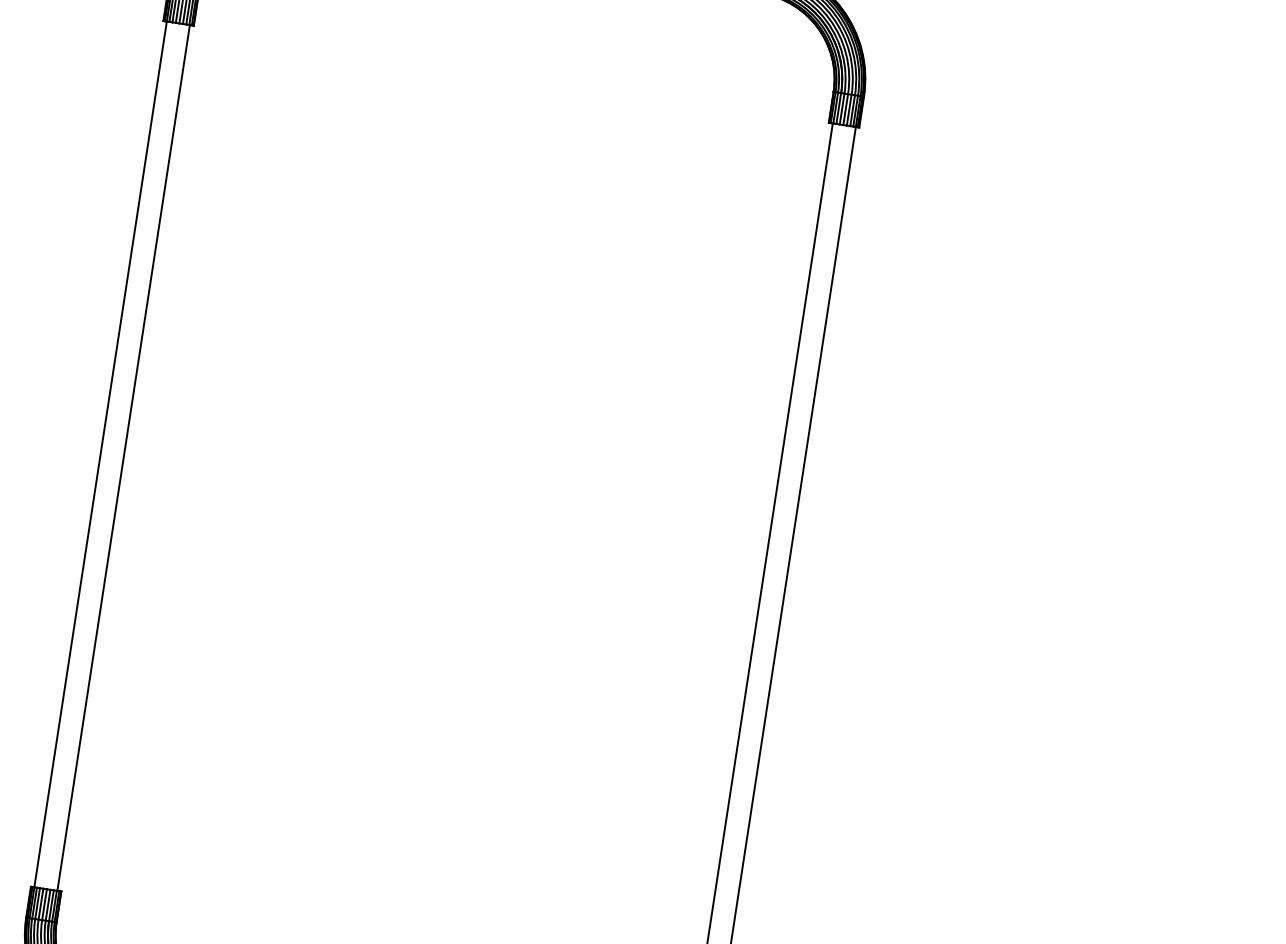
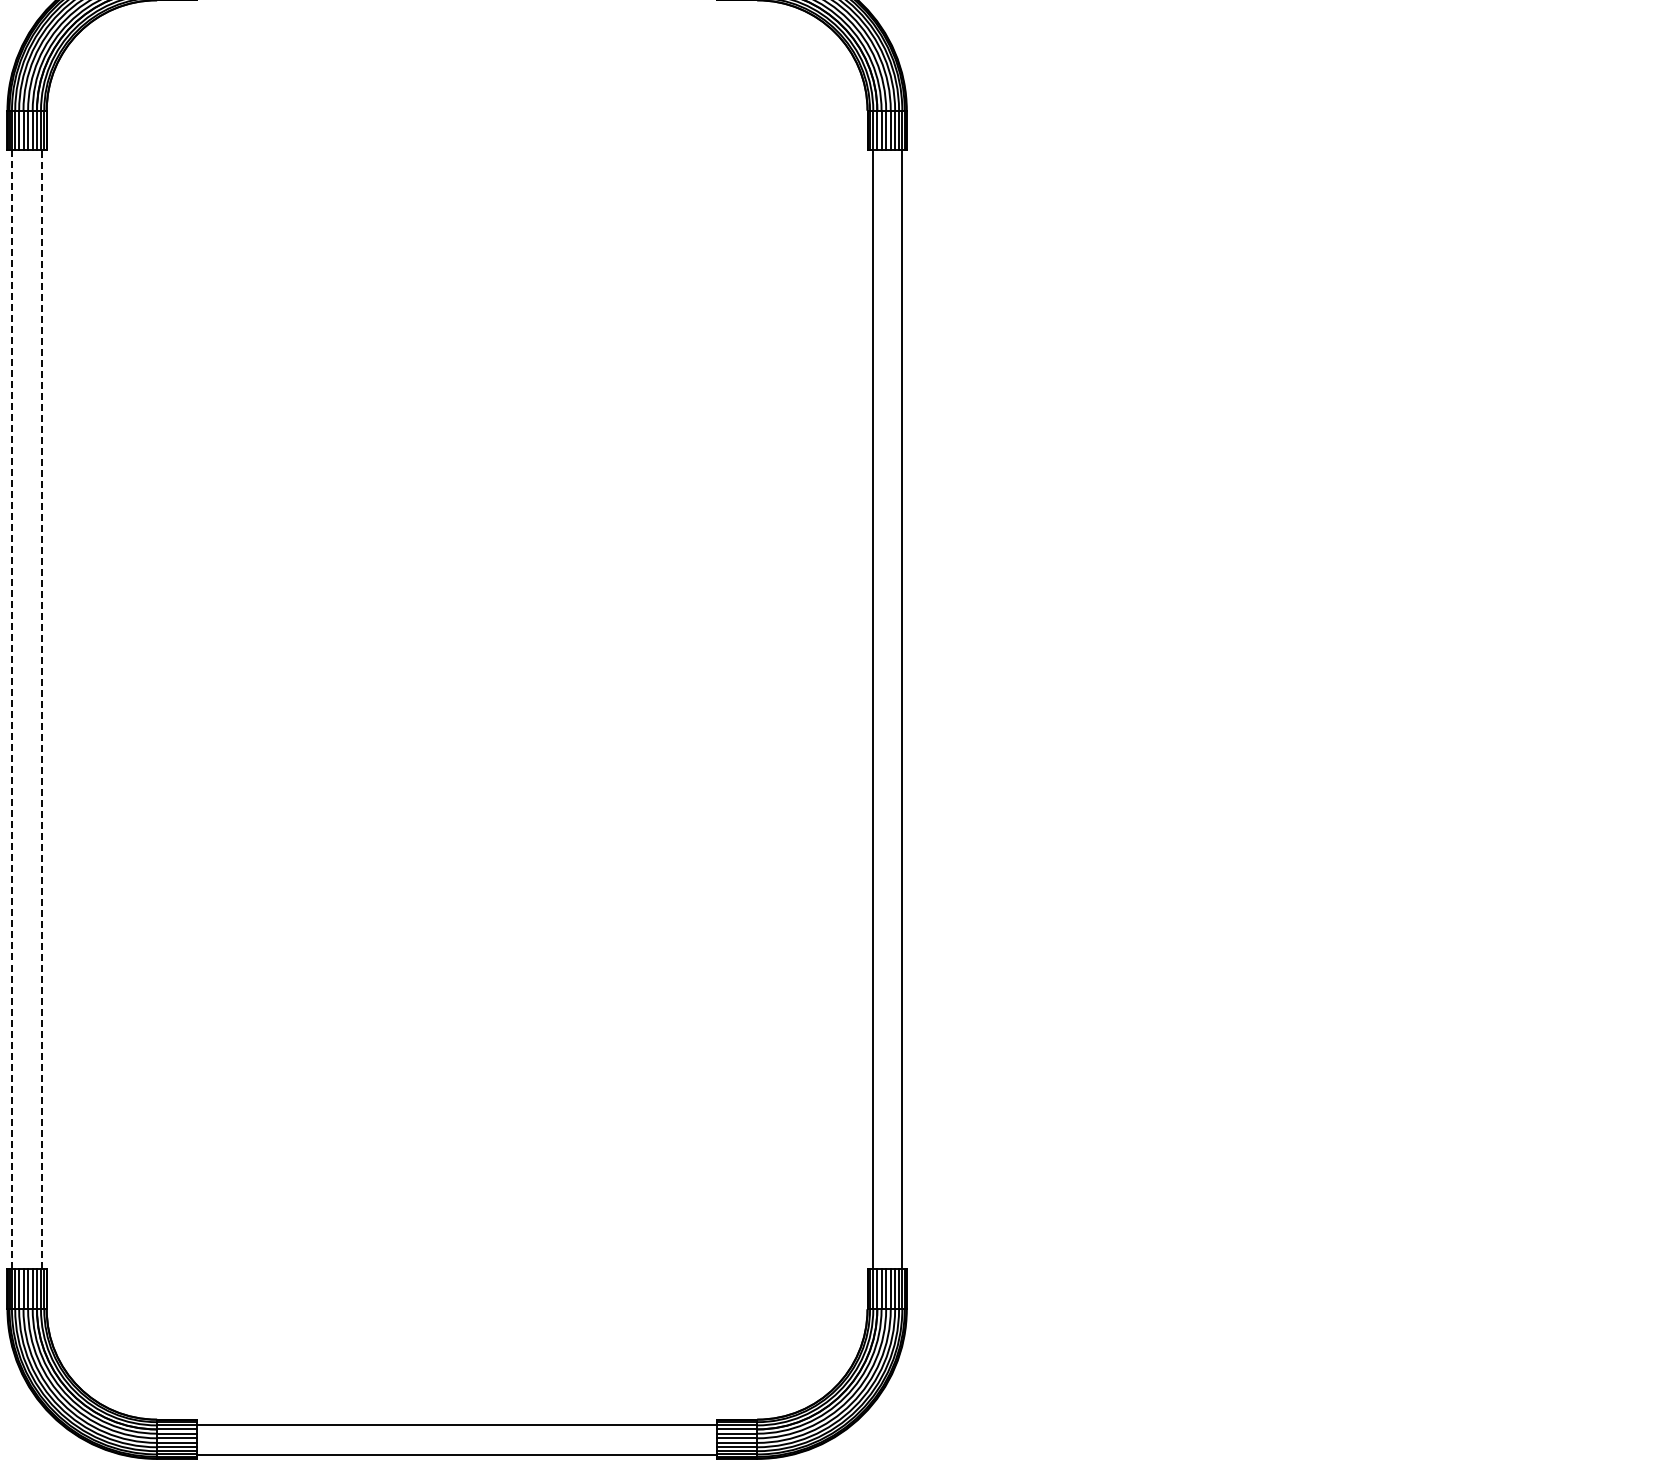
line: (100, 454) -> (11, 710), solid -> dashed
line: (123, 457) -> (41, 709), solid -> dashed

